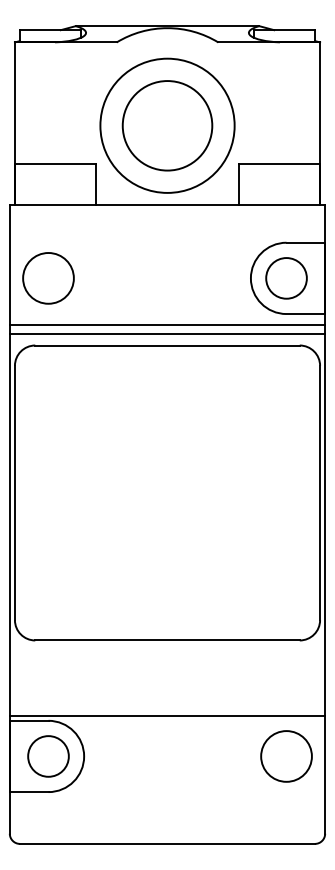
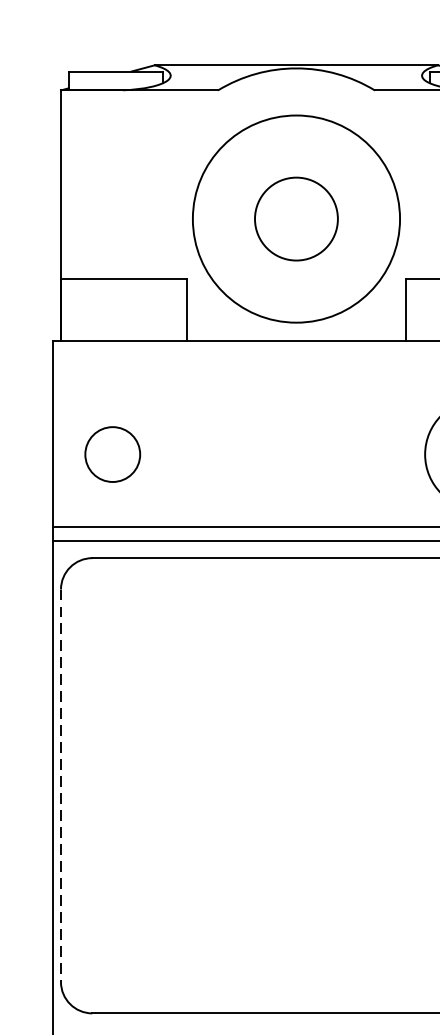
circle: (167, 125) -> (296, 218), size x0.6
circle: (48, 278) -> (112, 454), size x0.7
line: (14, 493) -> (60, 786), solid -> dashed

